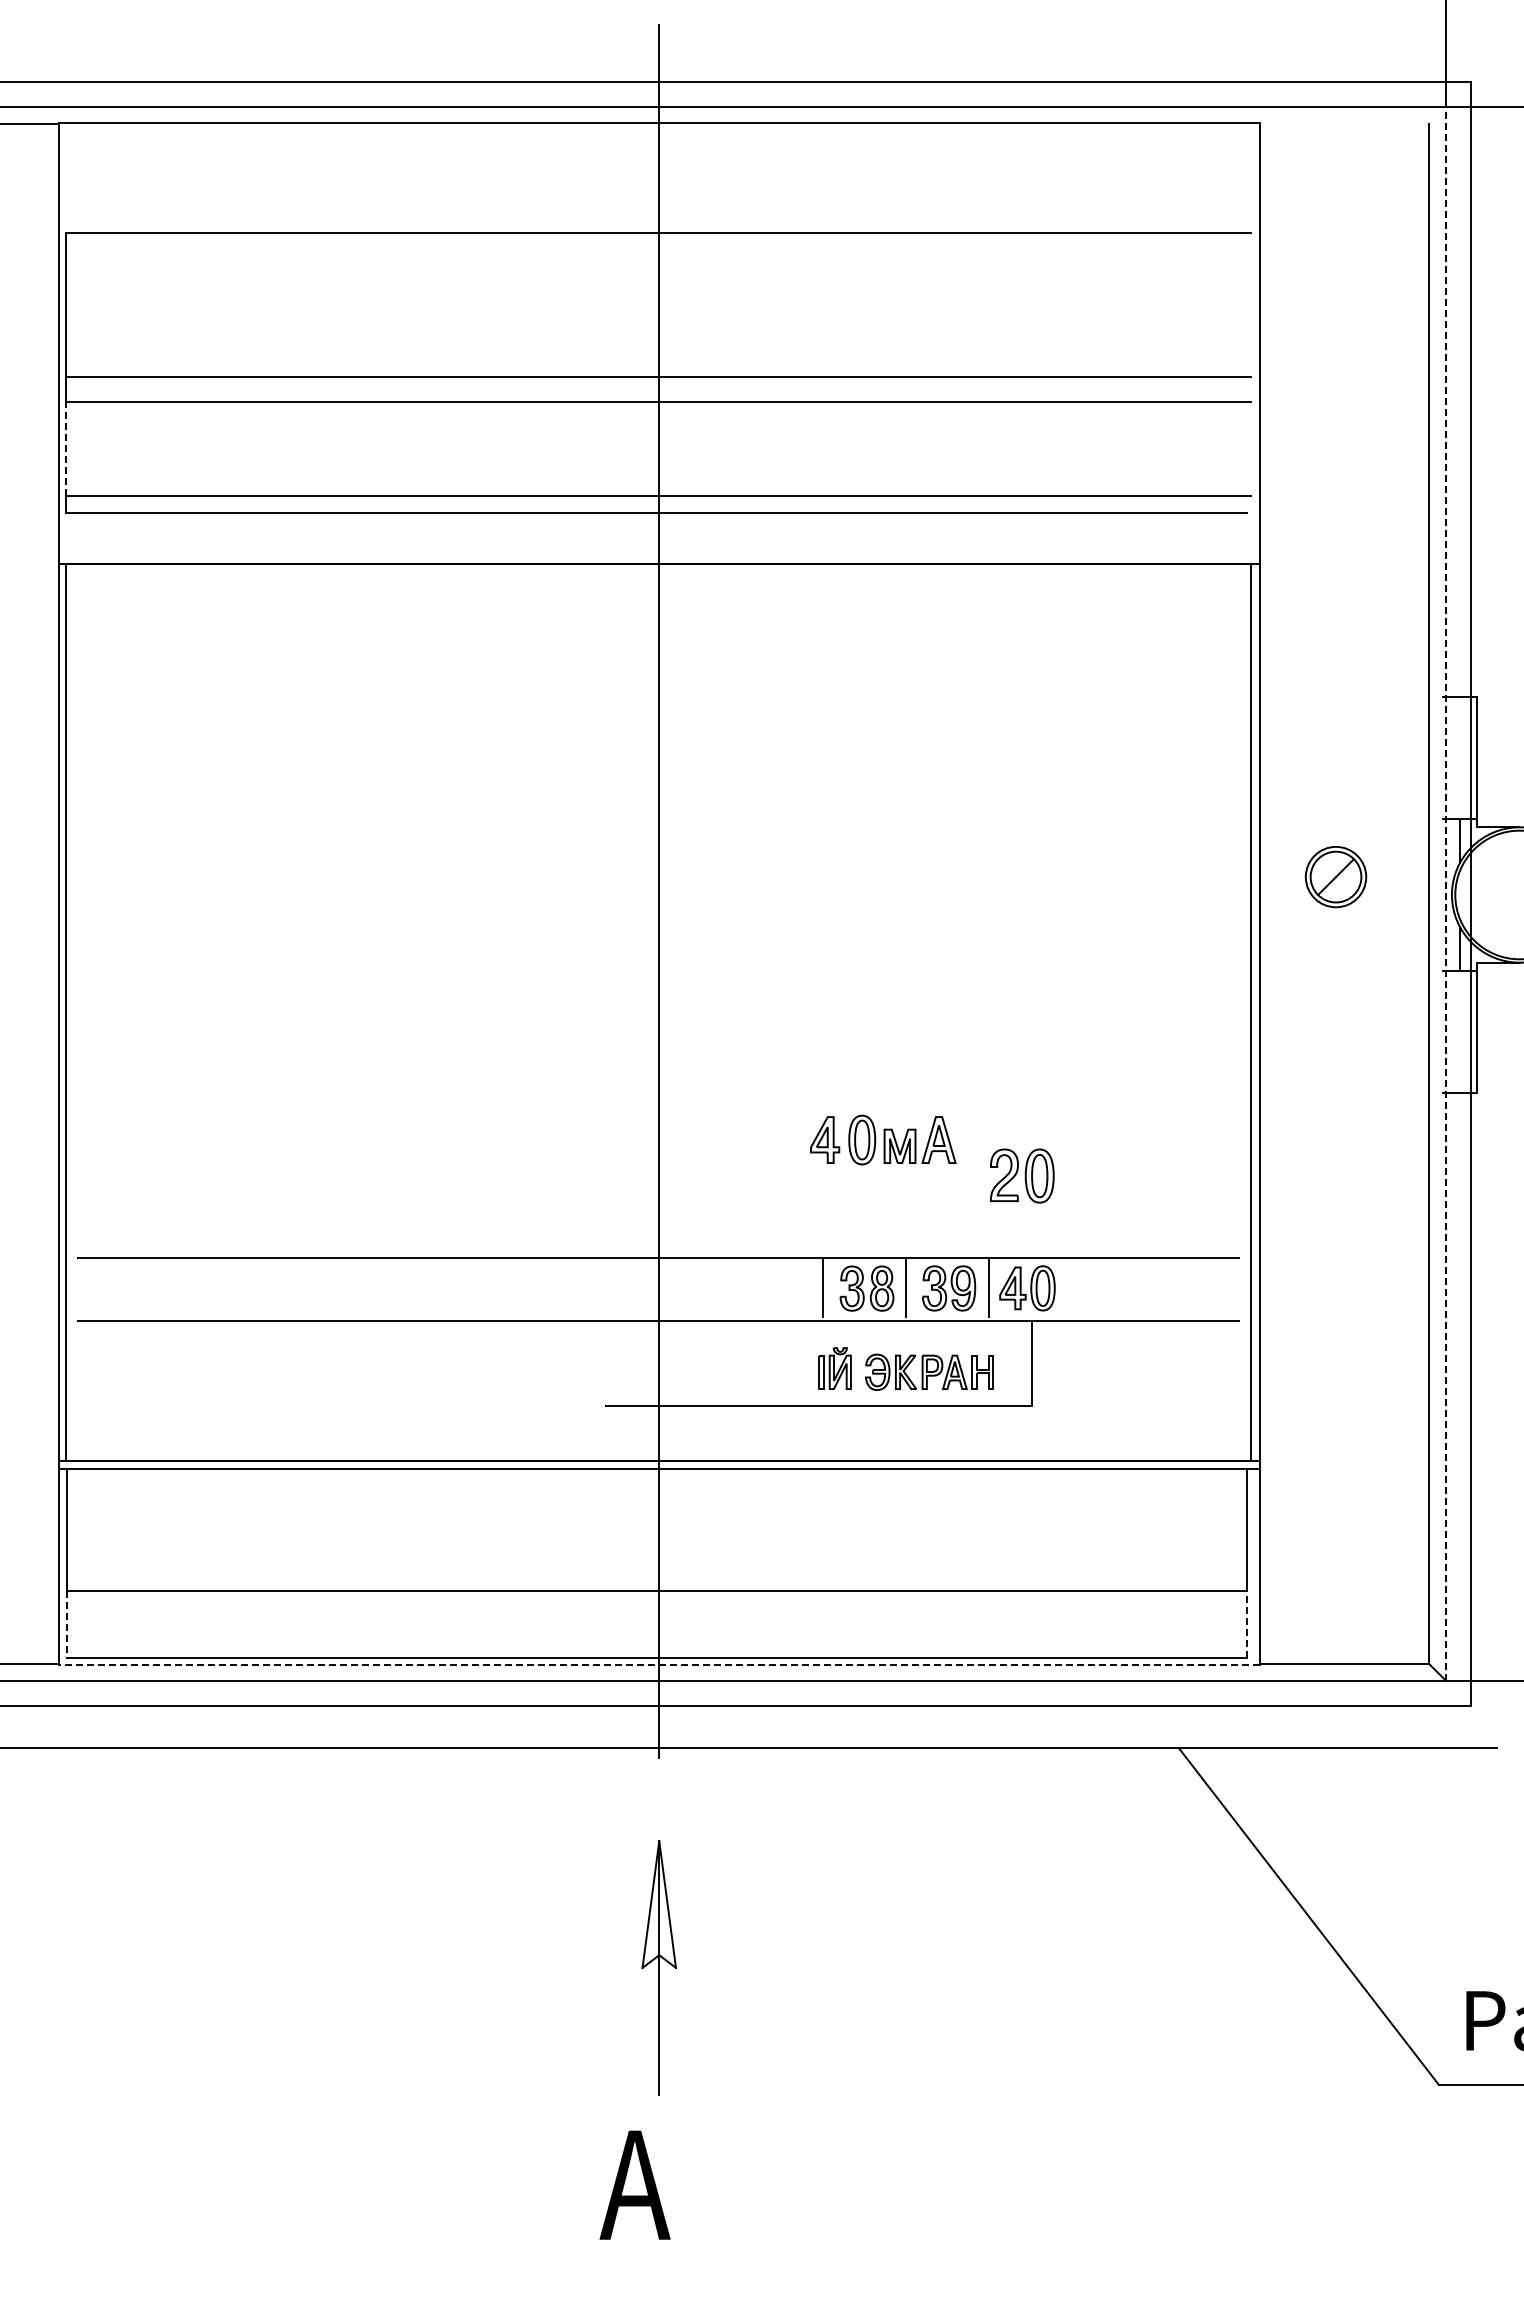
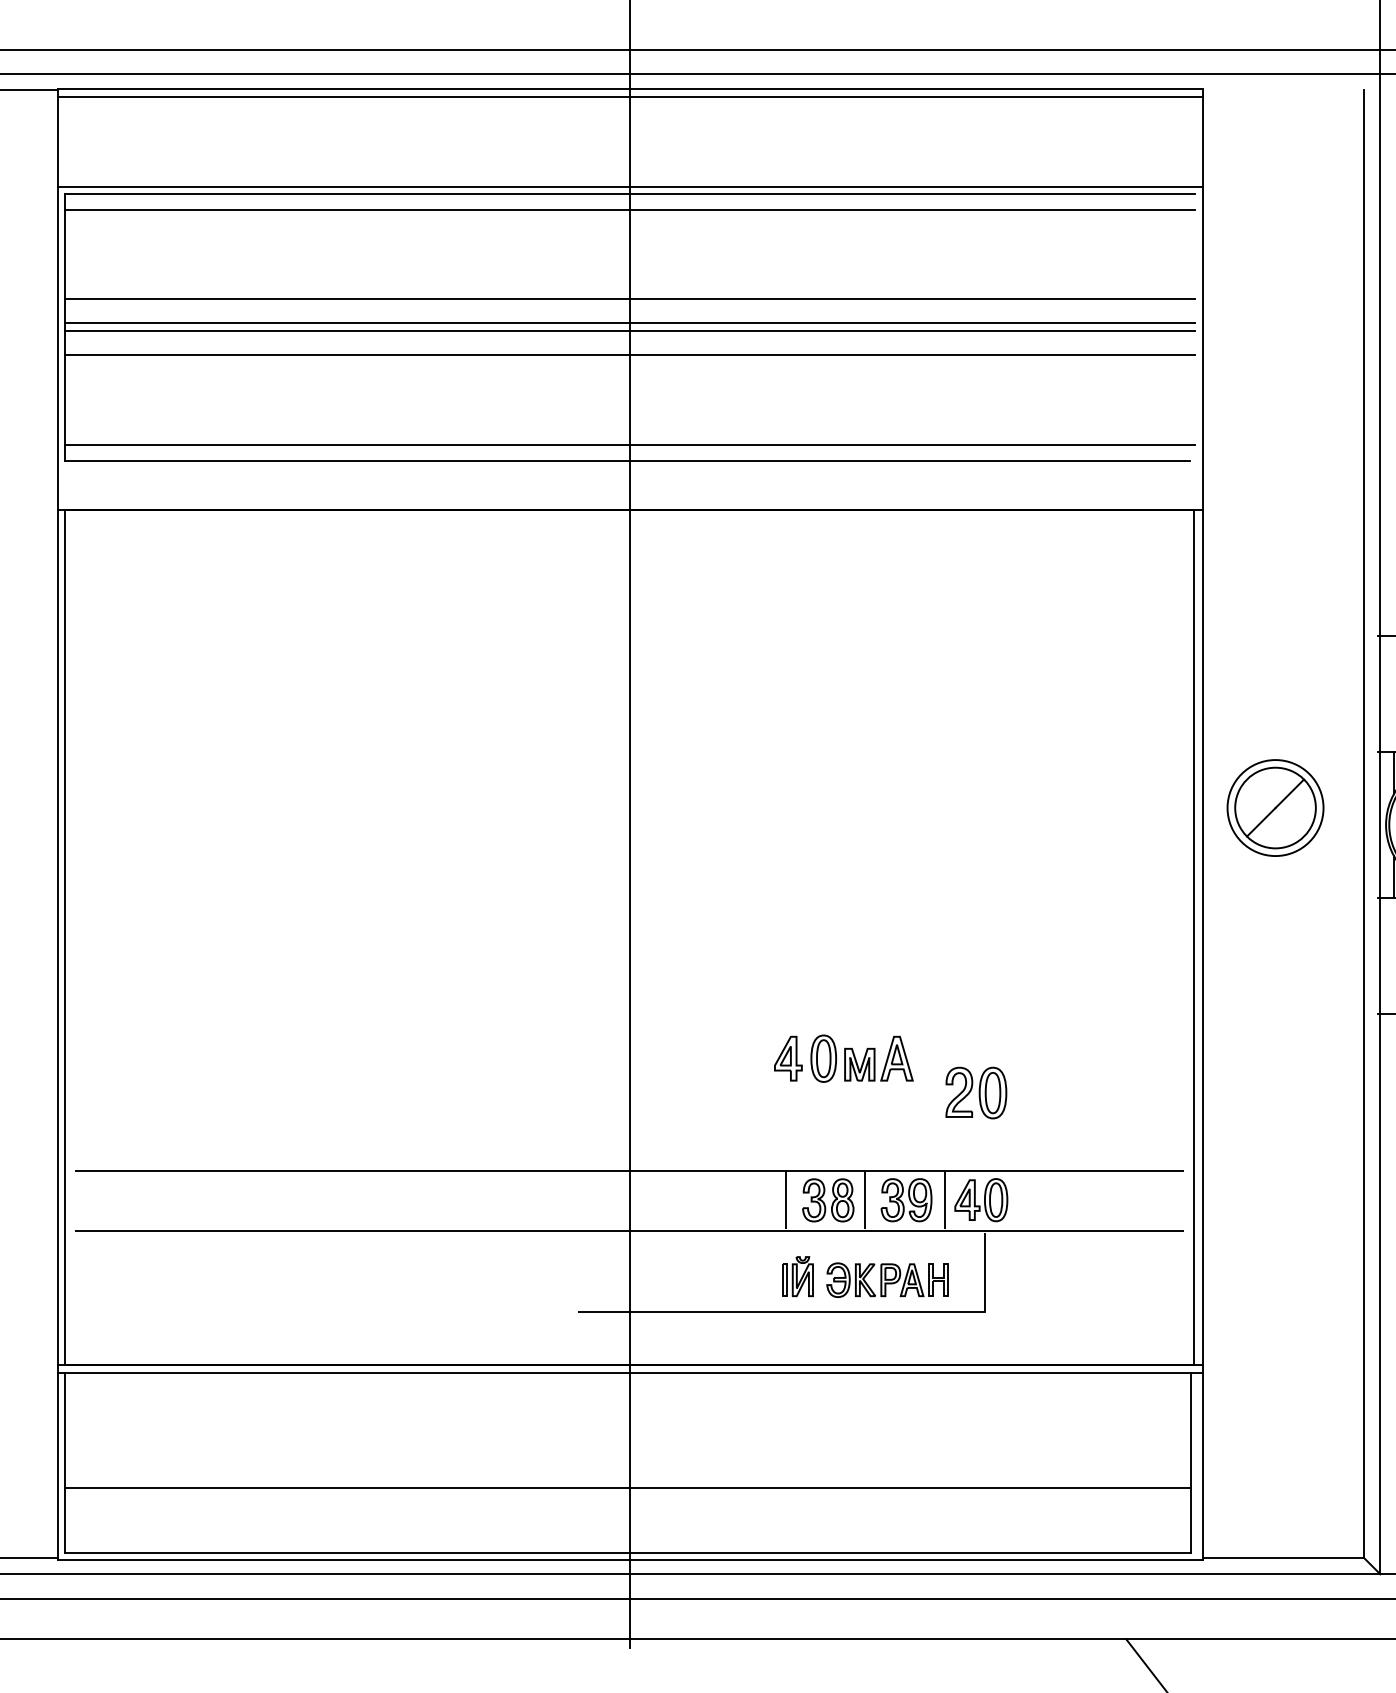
line: (658, 131) -> (629, 97), added
line: (658, 225) -> (629, 186), added
line: (658, 249) -> (629, 209), added
line: (658, 343) -> (629, 299), added
line: (658, 368) -> (629, 323), added
line: (66, 449) -> (65, 400), dashed -> solid
part: (1335, 876) -> (1275, 807), size x1.67
line: (1446, 894) -> (1380, 824), dashed -> solid
line: (66, 1624) -> (65, 1520), dashed -> solid
line: (1247, 1624) -> (1191, 1520), dashed -> solid
line: (659, 1665) -> (630, 1559), dashed -> solid

